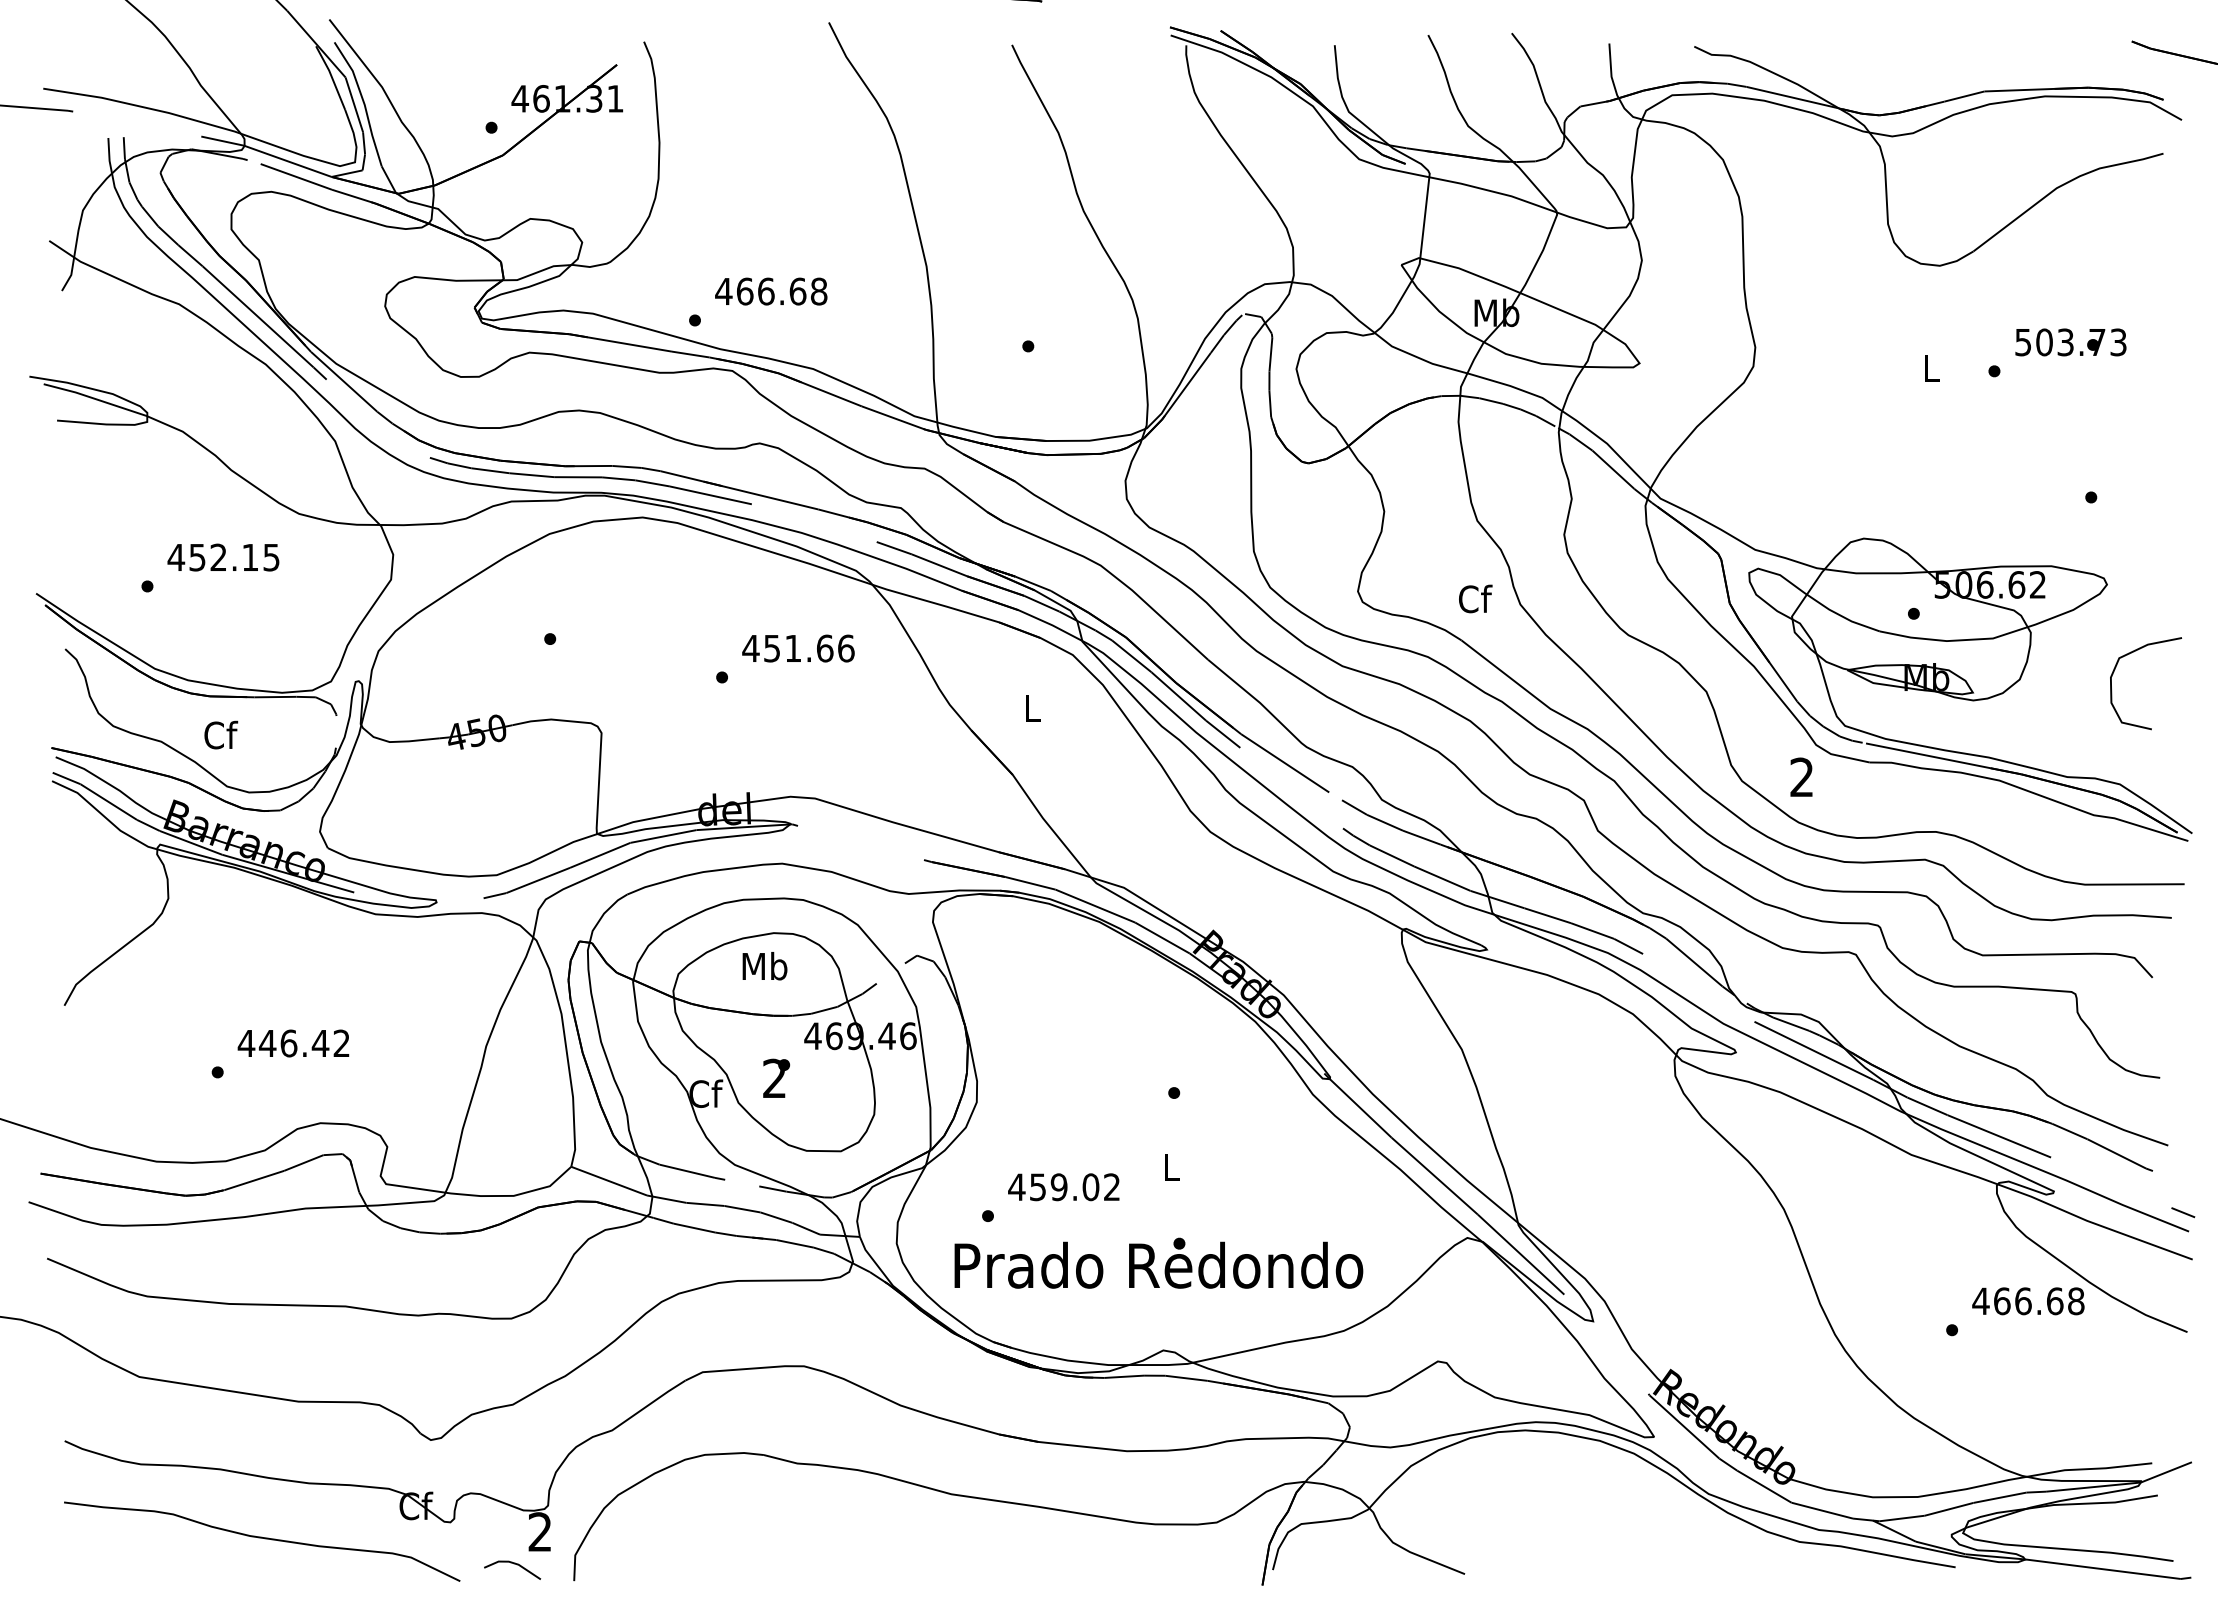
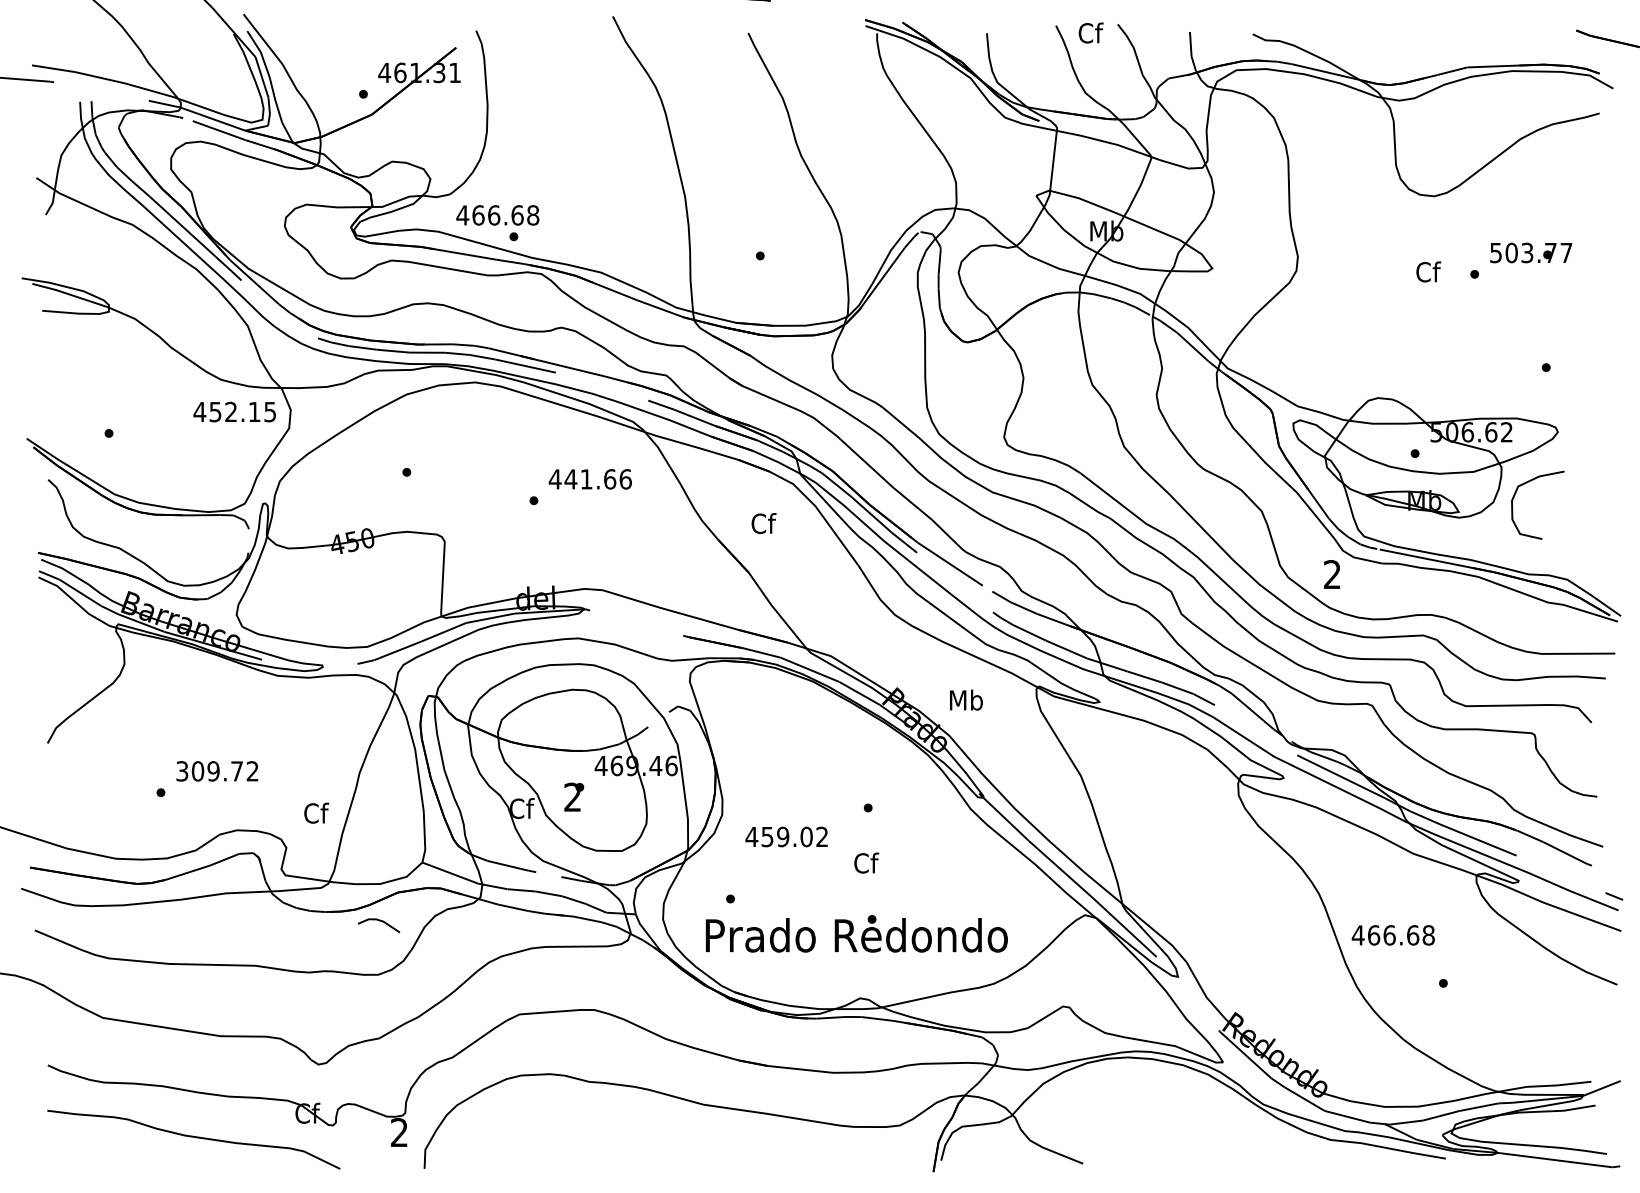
text: (771, 291) -> (497, 215), moved
text: (2118, 342) -> (1566, 253), 503.73 -> 503.77
text: (1932, 367) -> (1428, 271), L -> Cf
text: (223, 557) -> (234, 412), moved
text: (1475, 598) -> (1090, 32), moved
text: (771, 648) -> (570, 479), 451.66 -> 441.66
curve: (2114, 672) -> (1514, 497), moved
text: (1033, 708) -> (764, 523), L -> Cf
text: (221, 734) -> (316, 812), moved
text: (764, 966) -> (966, 700), moved
text: (283, 1043) -> (209, 771), 446.42 -> 309.72
text: (1171, 1167) -> (866, 863), L -> Cf
text: (1063, 1187) -> (786, 837), moved
text: (2028, 1301) -> (1393, 935), moved
line: (513, 1564) -> (379, 921), moved

